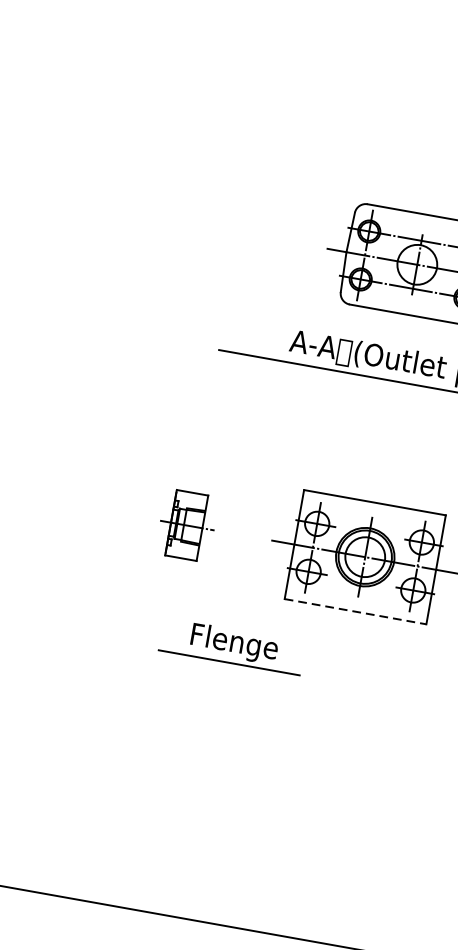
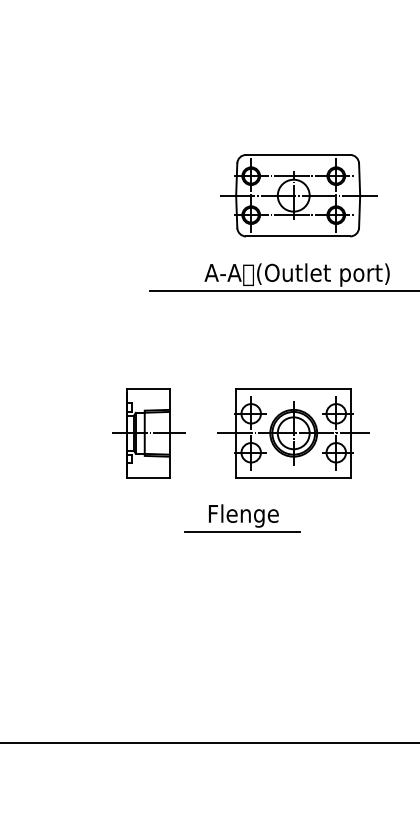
part: (186, 525) -> (148, 433), size x1.67
line: (355, 611) -> (293, 477), dashed -> solid
part: (232, 646) -> (242, 518), moved

